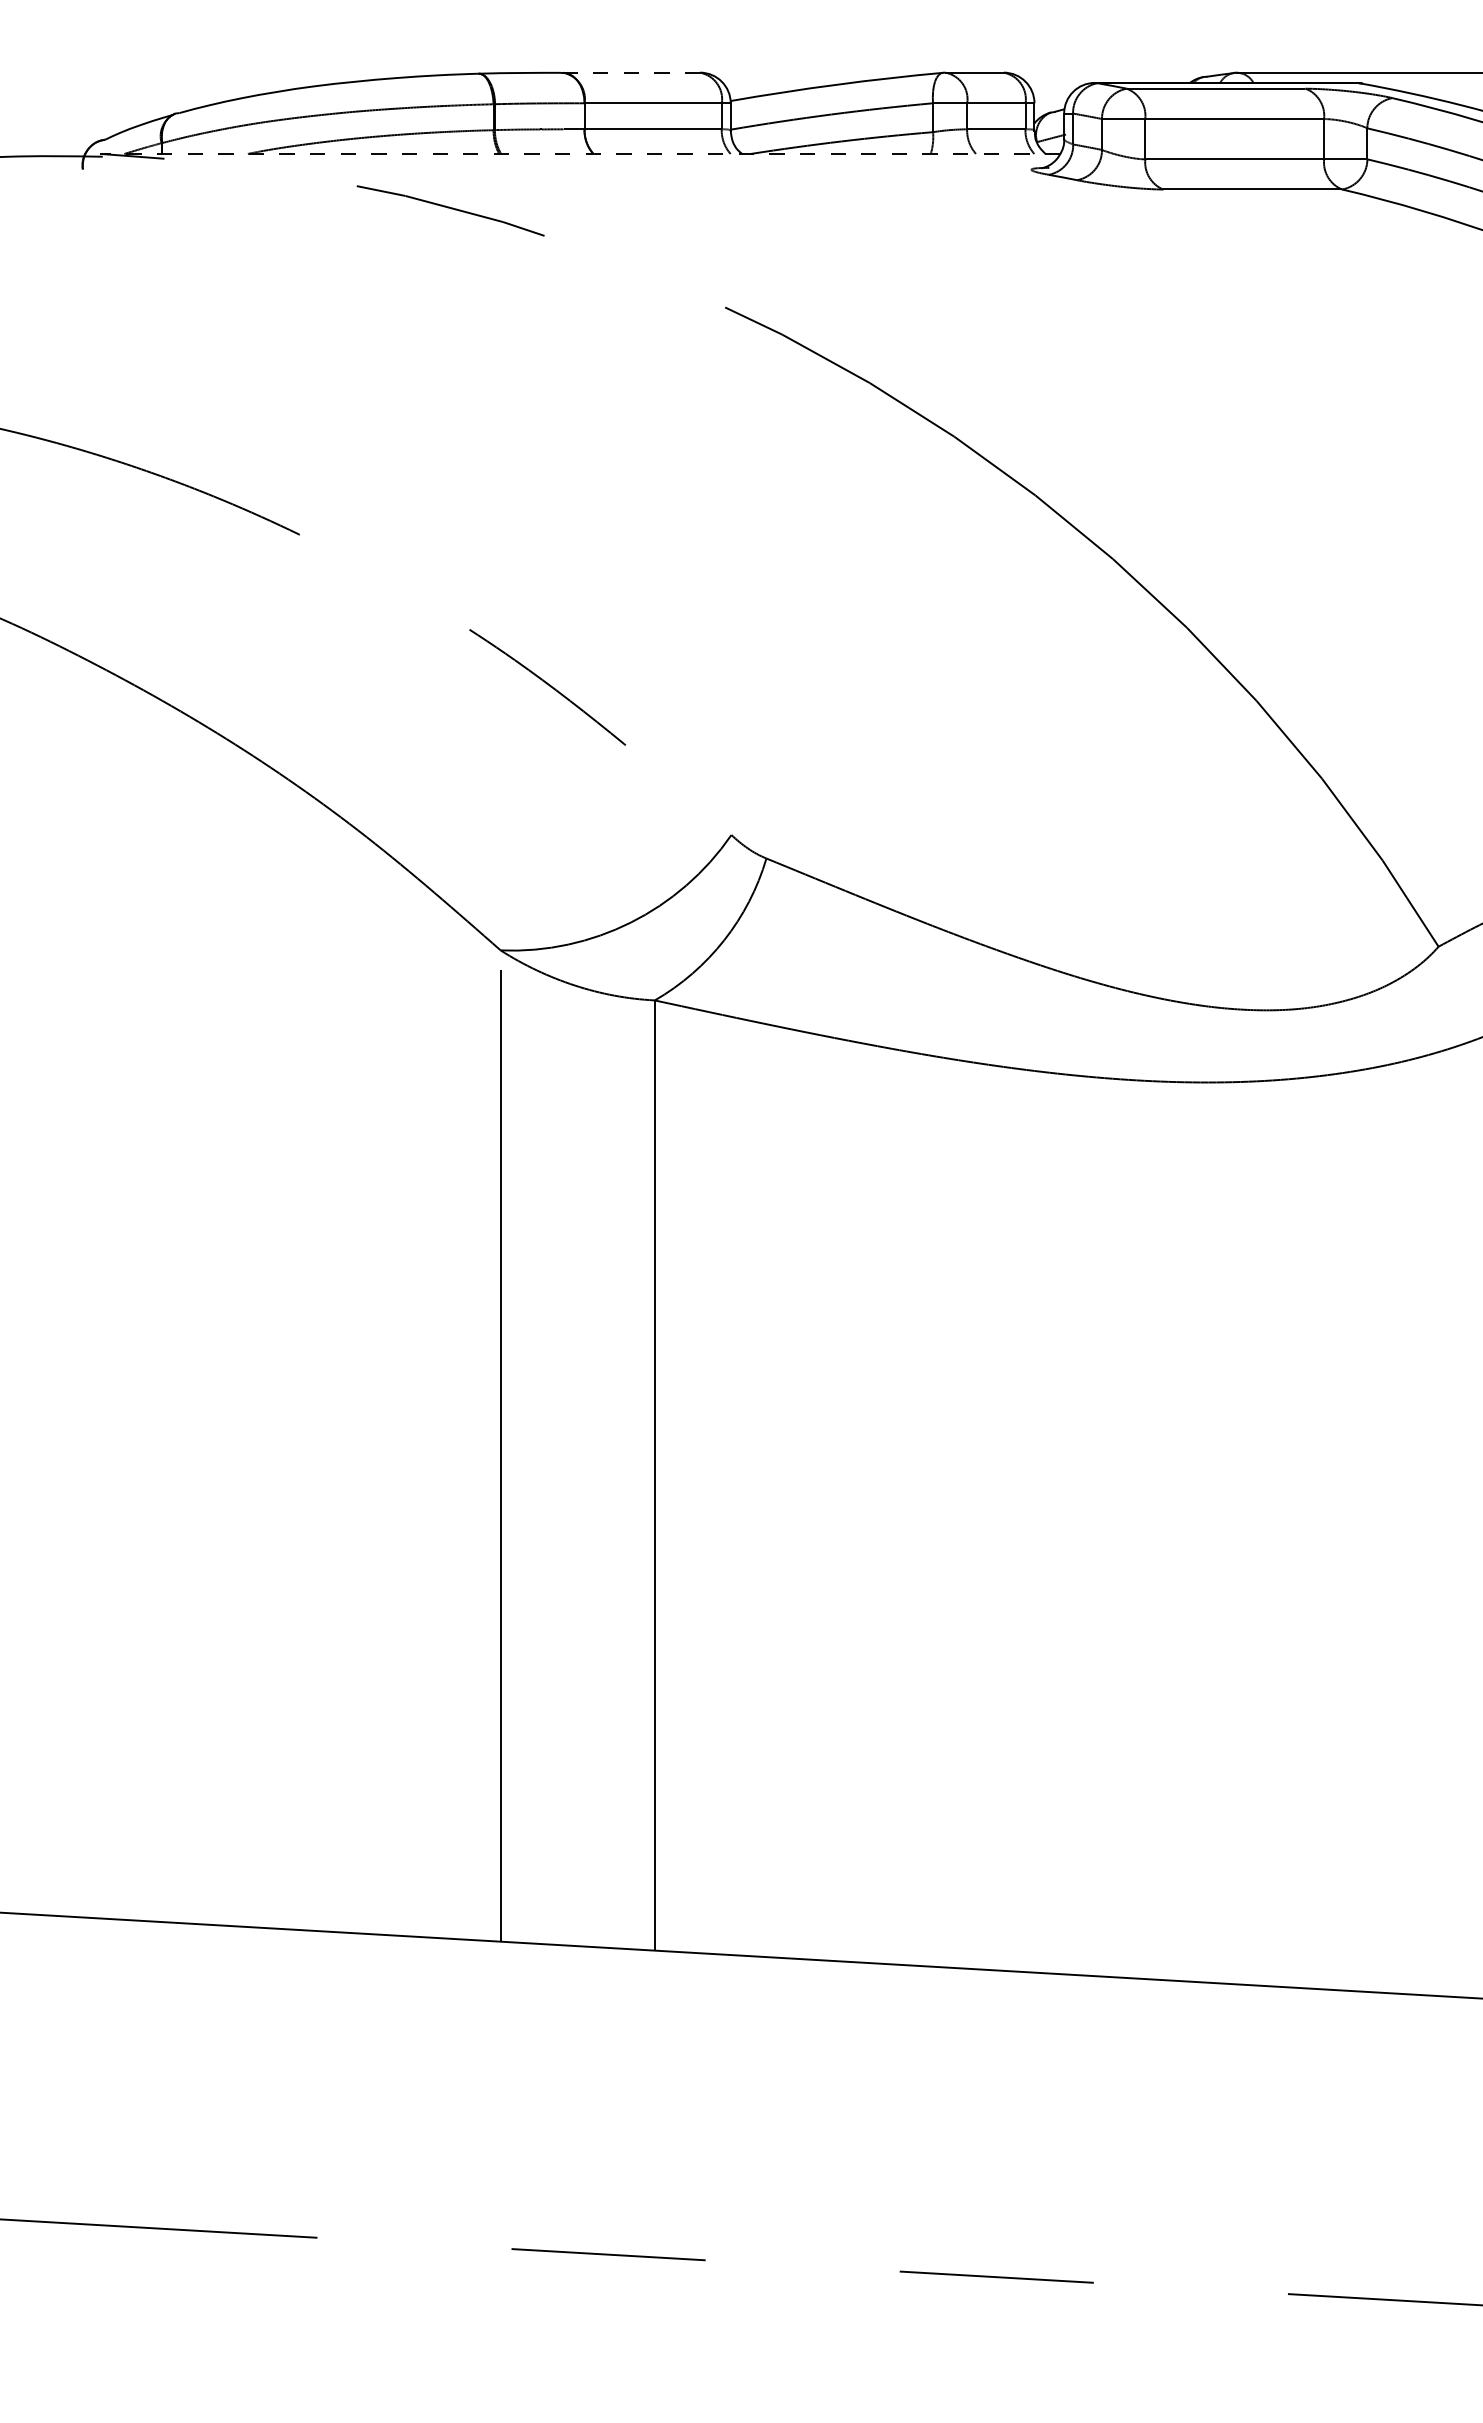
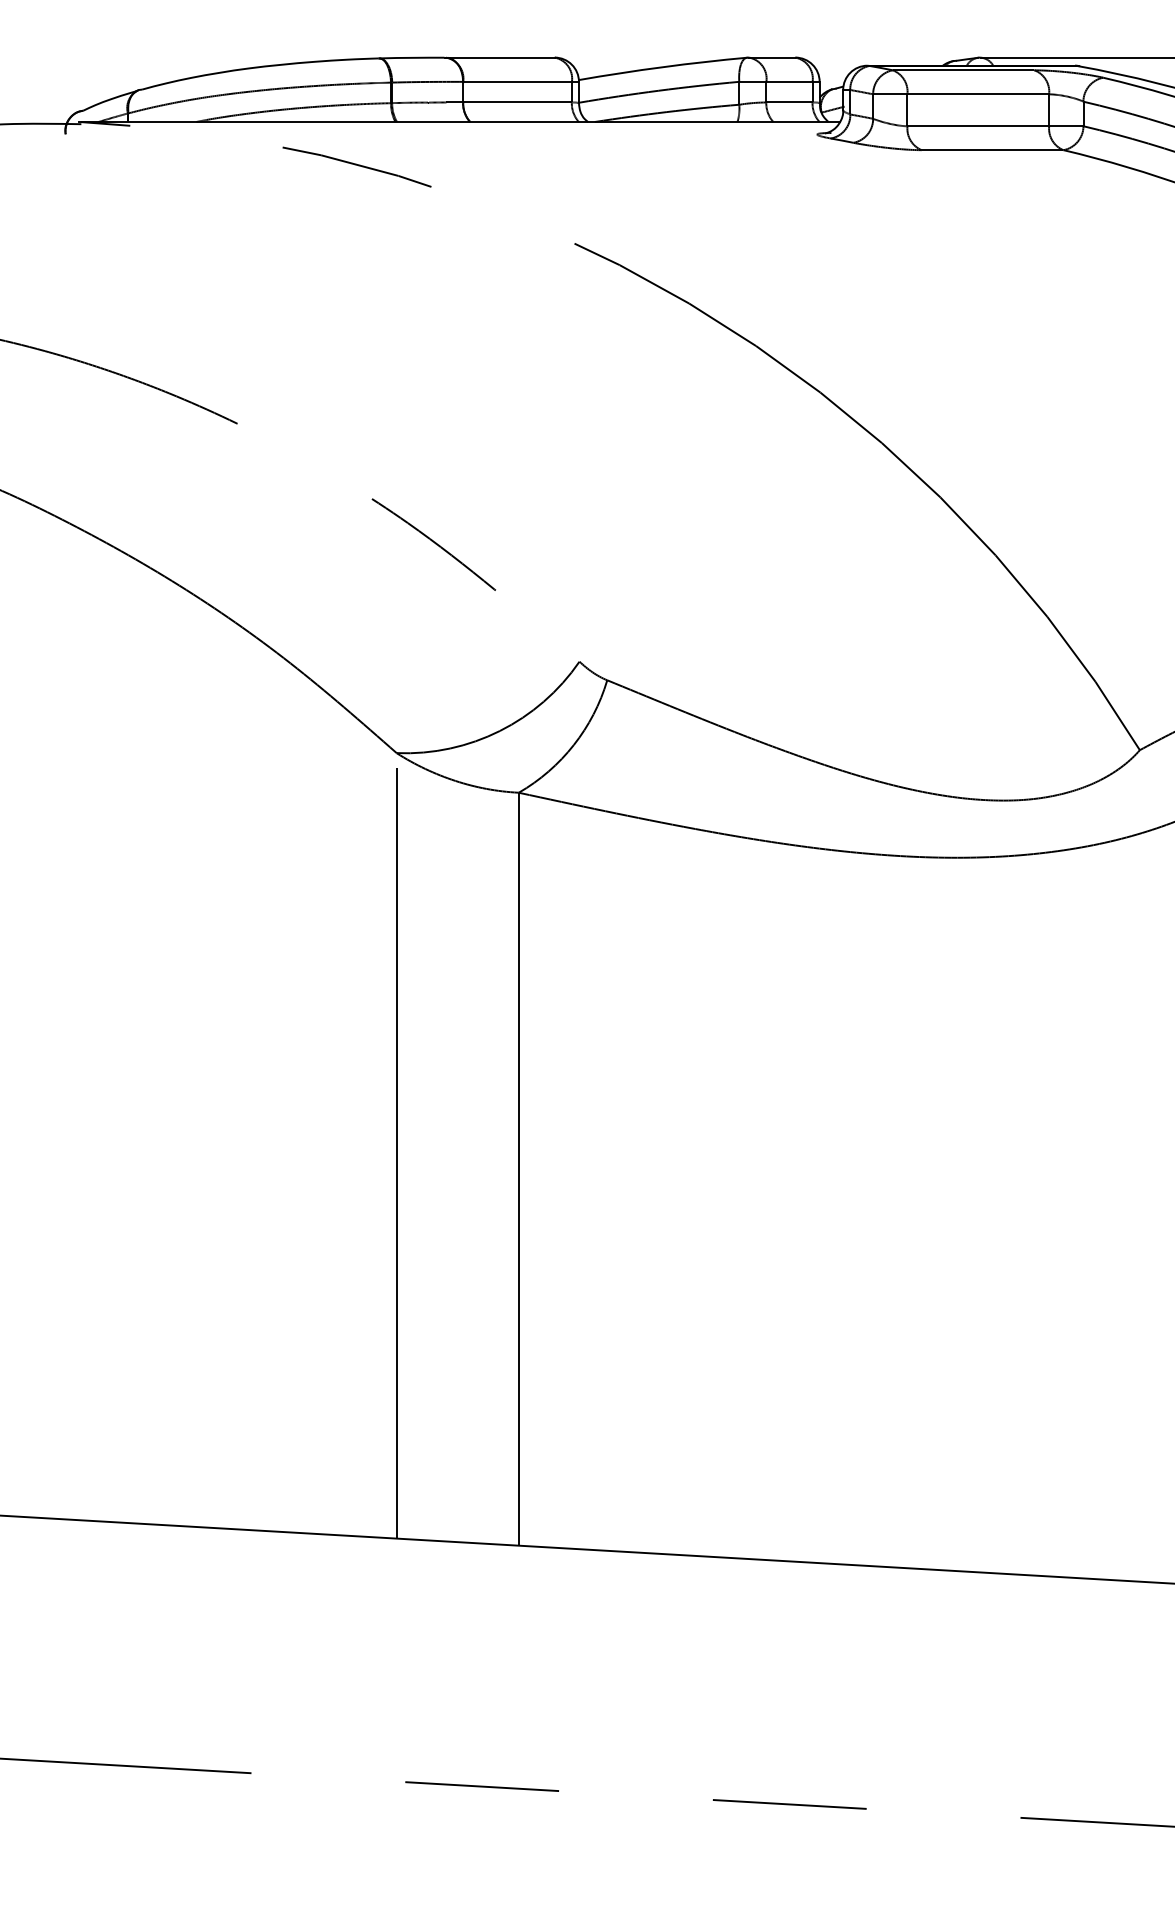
line: (631, 72) -> (500, 57), dashed -> solid
line: (580, 153) -> (459, 121), dashed -> solid

